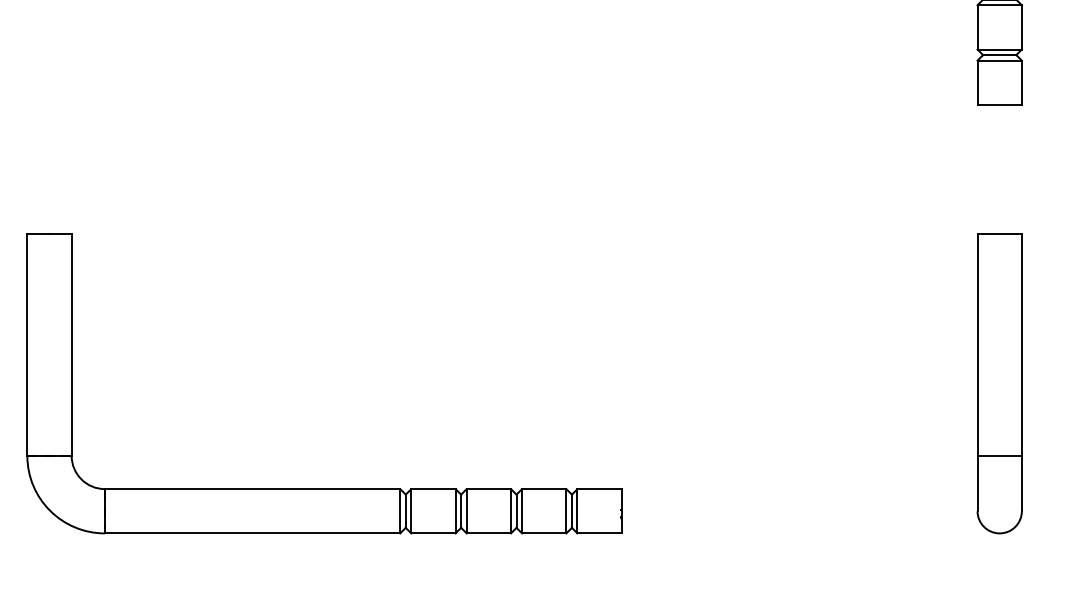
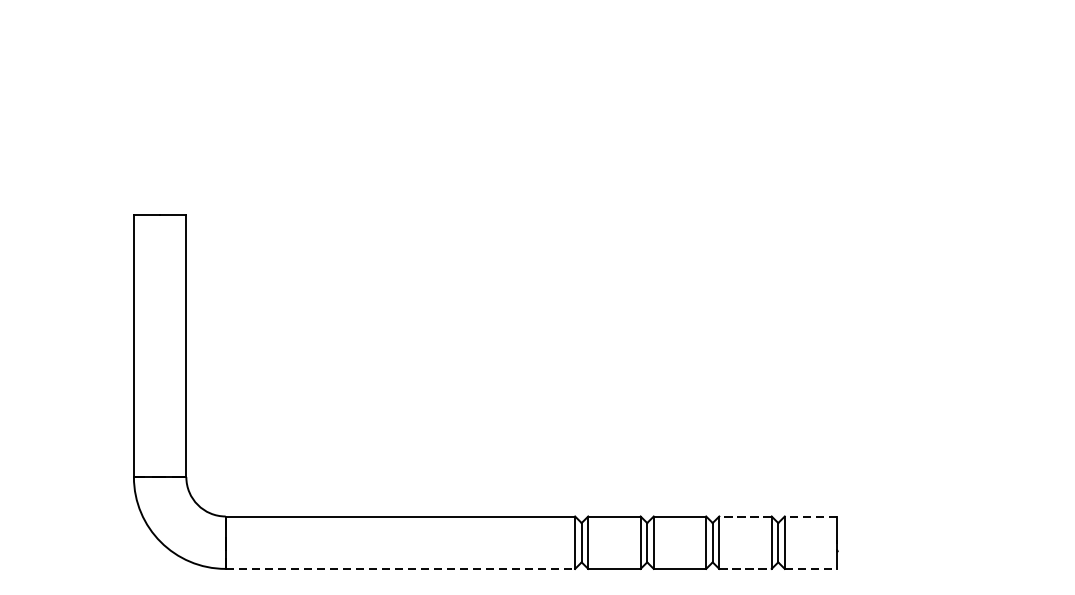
line: (543, 489) -> (744, 516), solid -> dashed
line: (599, 489) -> (810, 516), solid -> dashed
line: (252, 533) -> (400, 569), solid -> dashed
line: (544, 533) -> (745, 569), solid -> dashed
line: (600, 533) -> (812, 569), solid -> dashed

